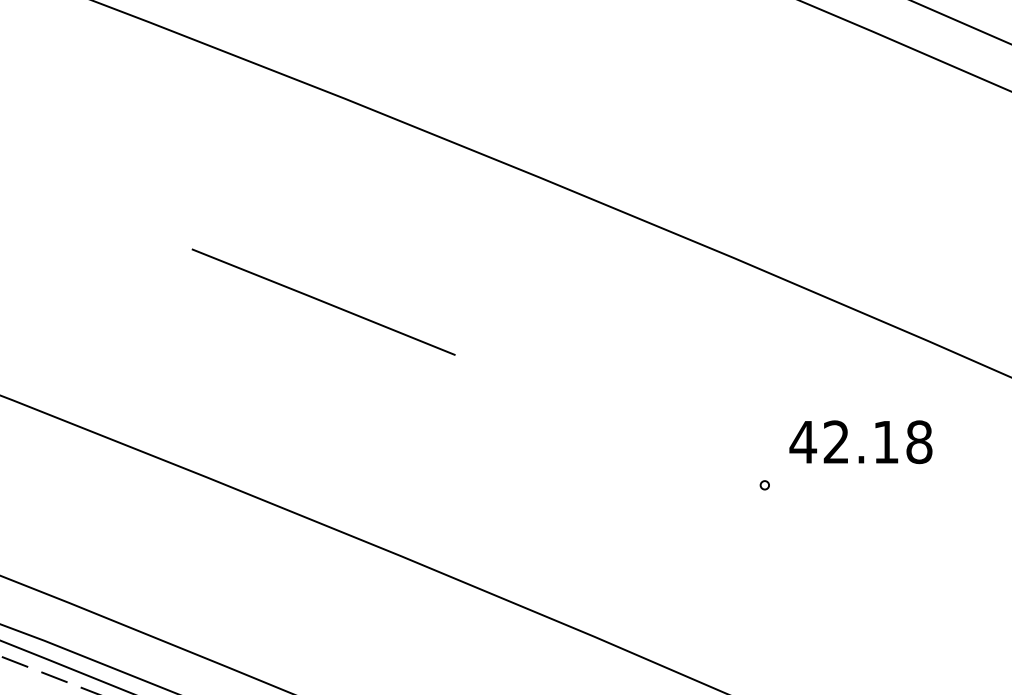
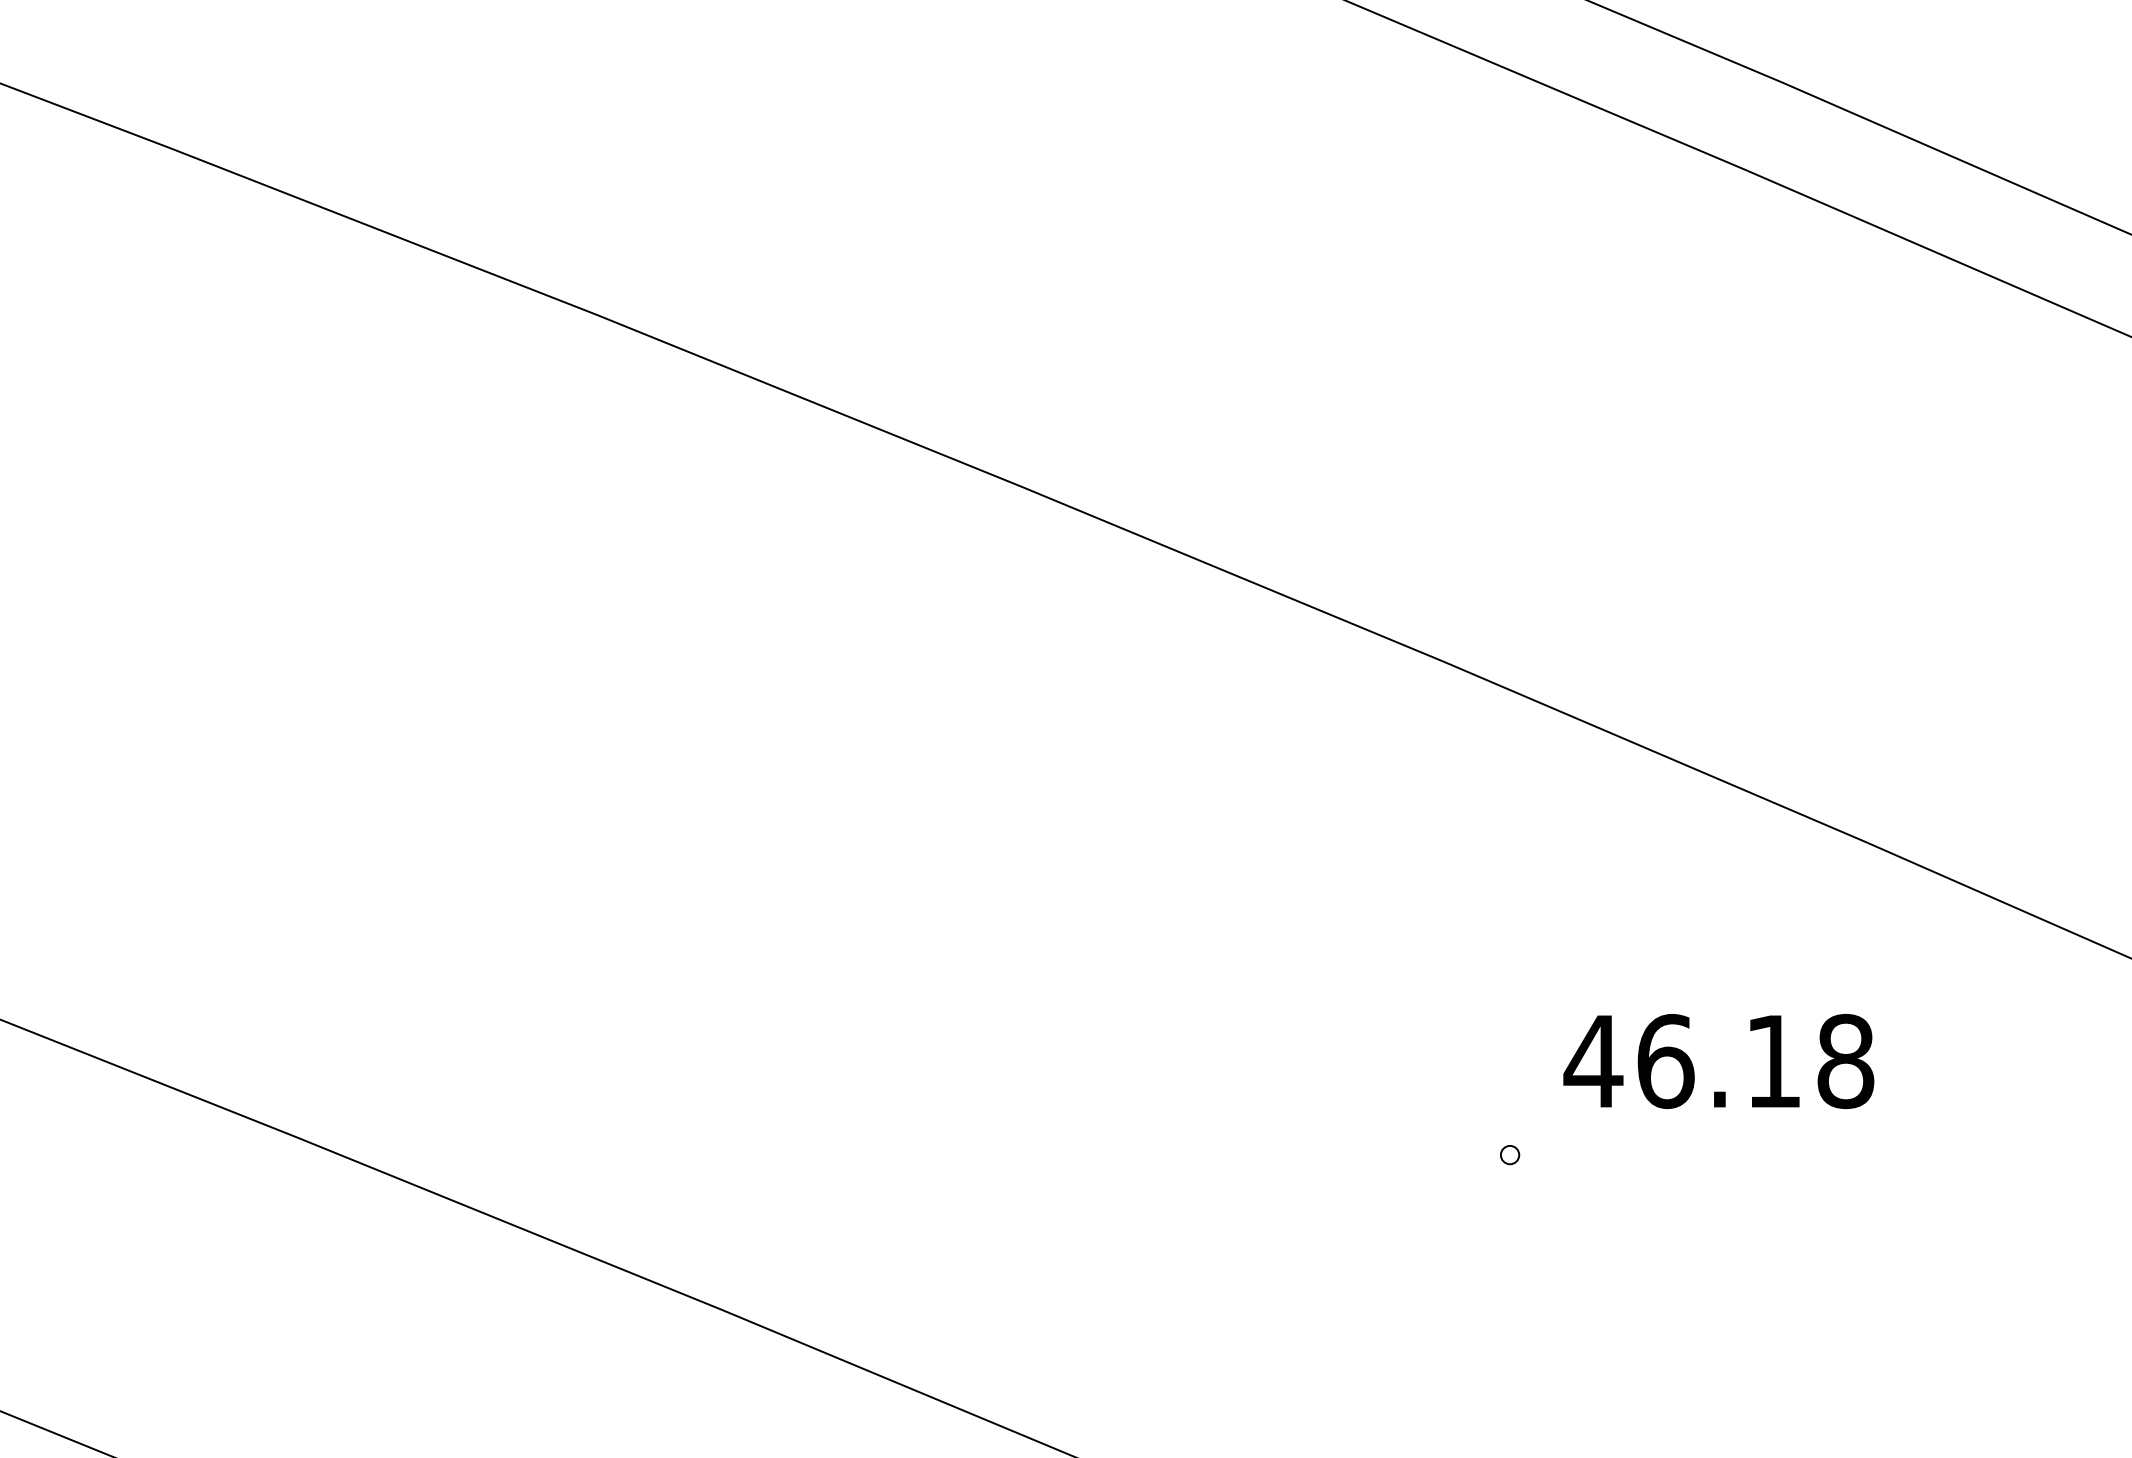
line: (323, 301) -> (551, 755), removed
text: (836, 442) -> (1665, 1062), 42.18 -> 46.18

